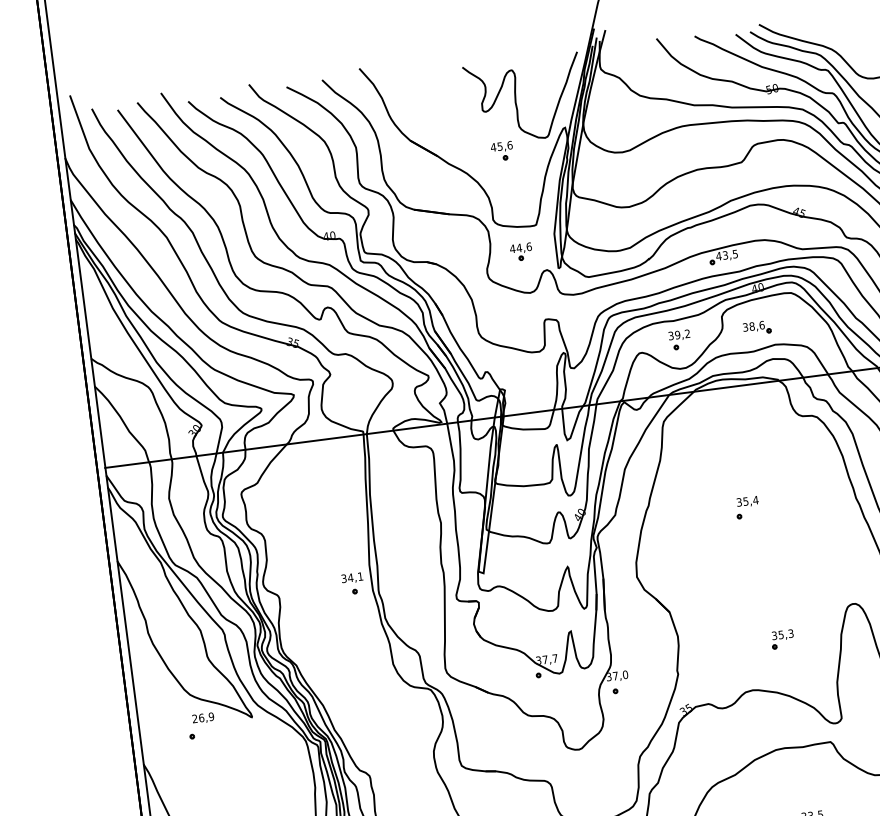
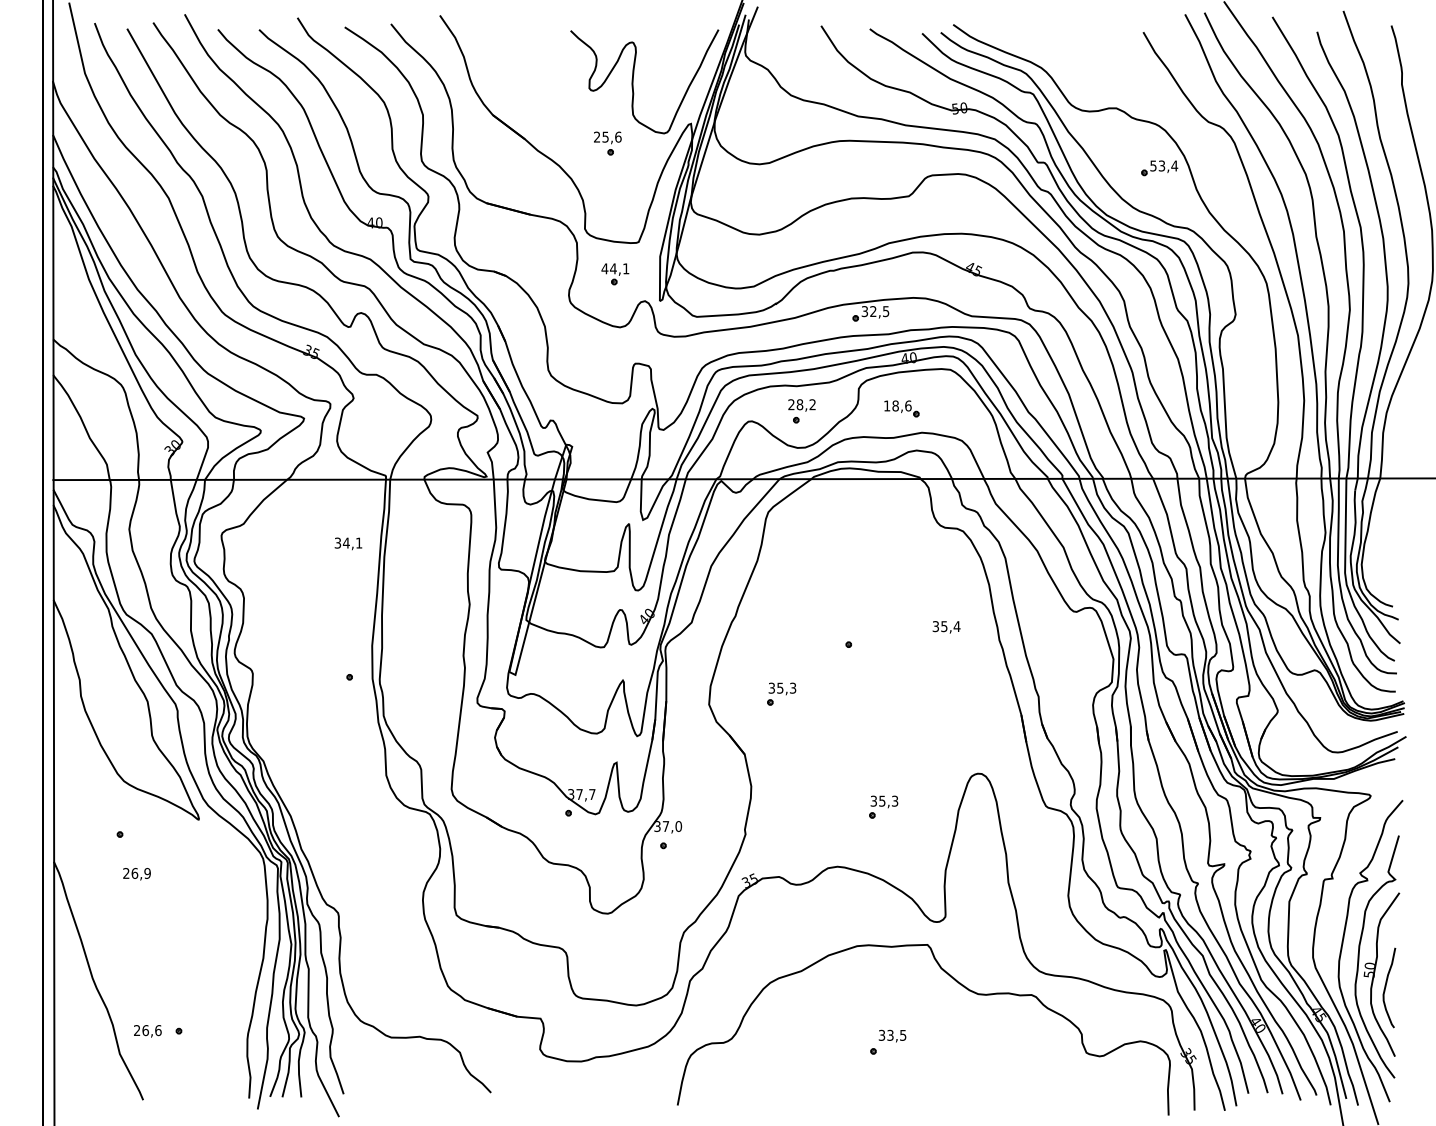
text: (492, 146) -> (596, 136), 45,6 -> 25,6
text: (529, 246) -> (626, 268), 44,6 -> 44,1
text: (721, 255) -> (868, 311), 43,5 -> 32,5
text: (745, 326) -> (887, 405), 38,6 -> 18,6
text: (674, 335) -> (795, 404), 39,2 -> 28,2
text: (747, 502) -> (946, 627), moved
part: (692, 561) -> (781, 693), added
text: (352, 577) -> (348, 543), moved
text: (202, 718) -> (136, 874), moved

